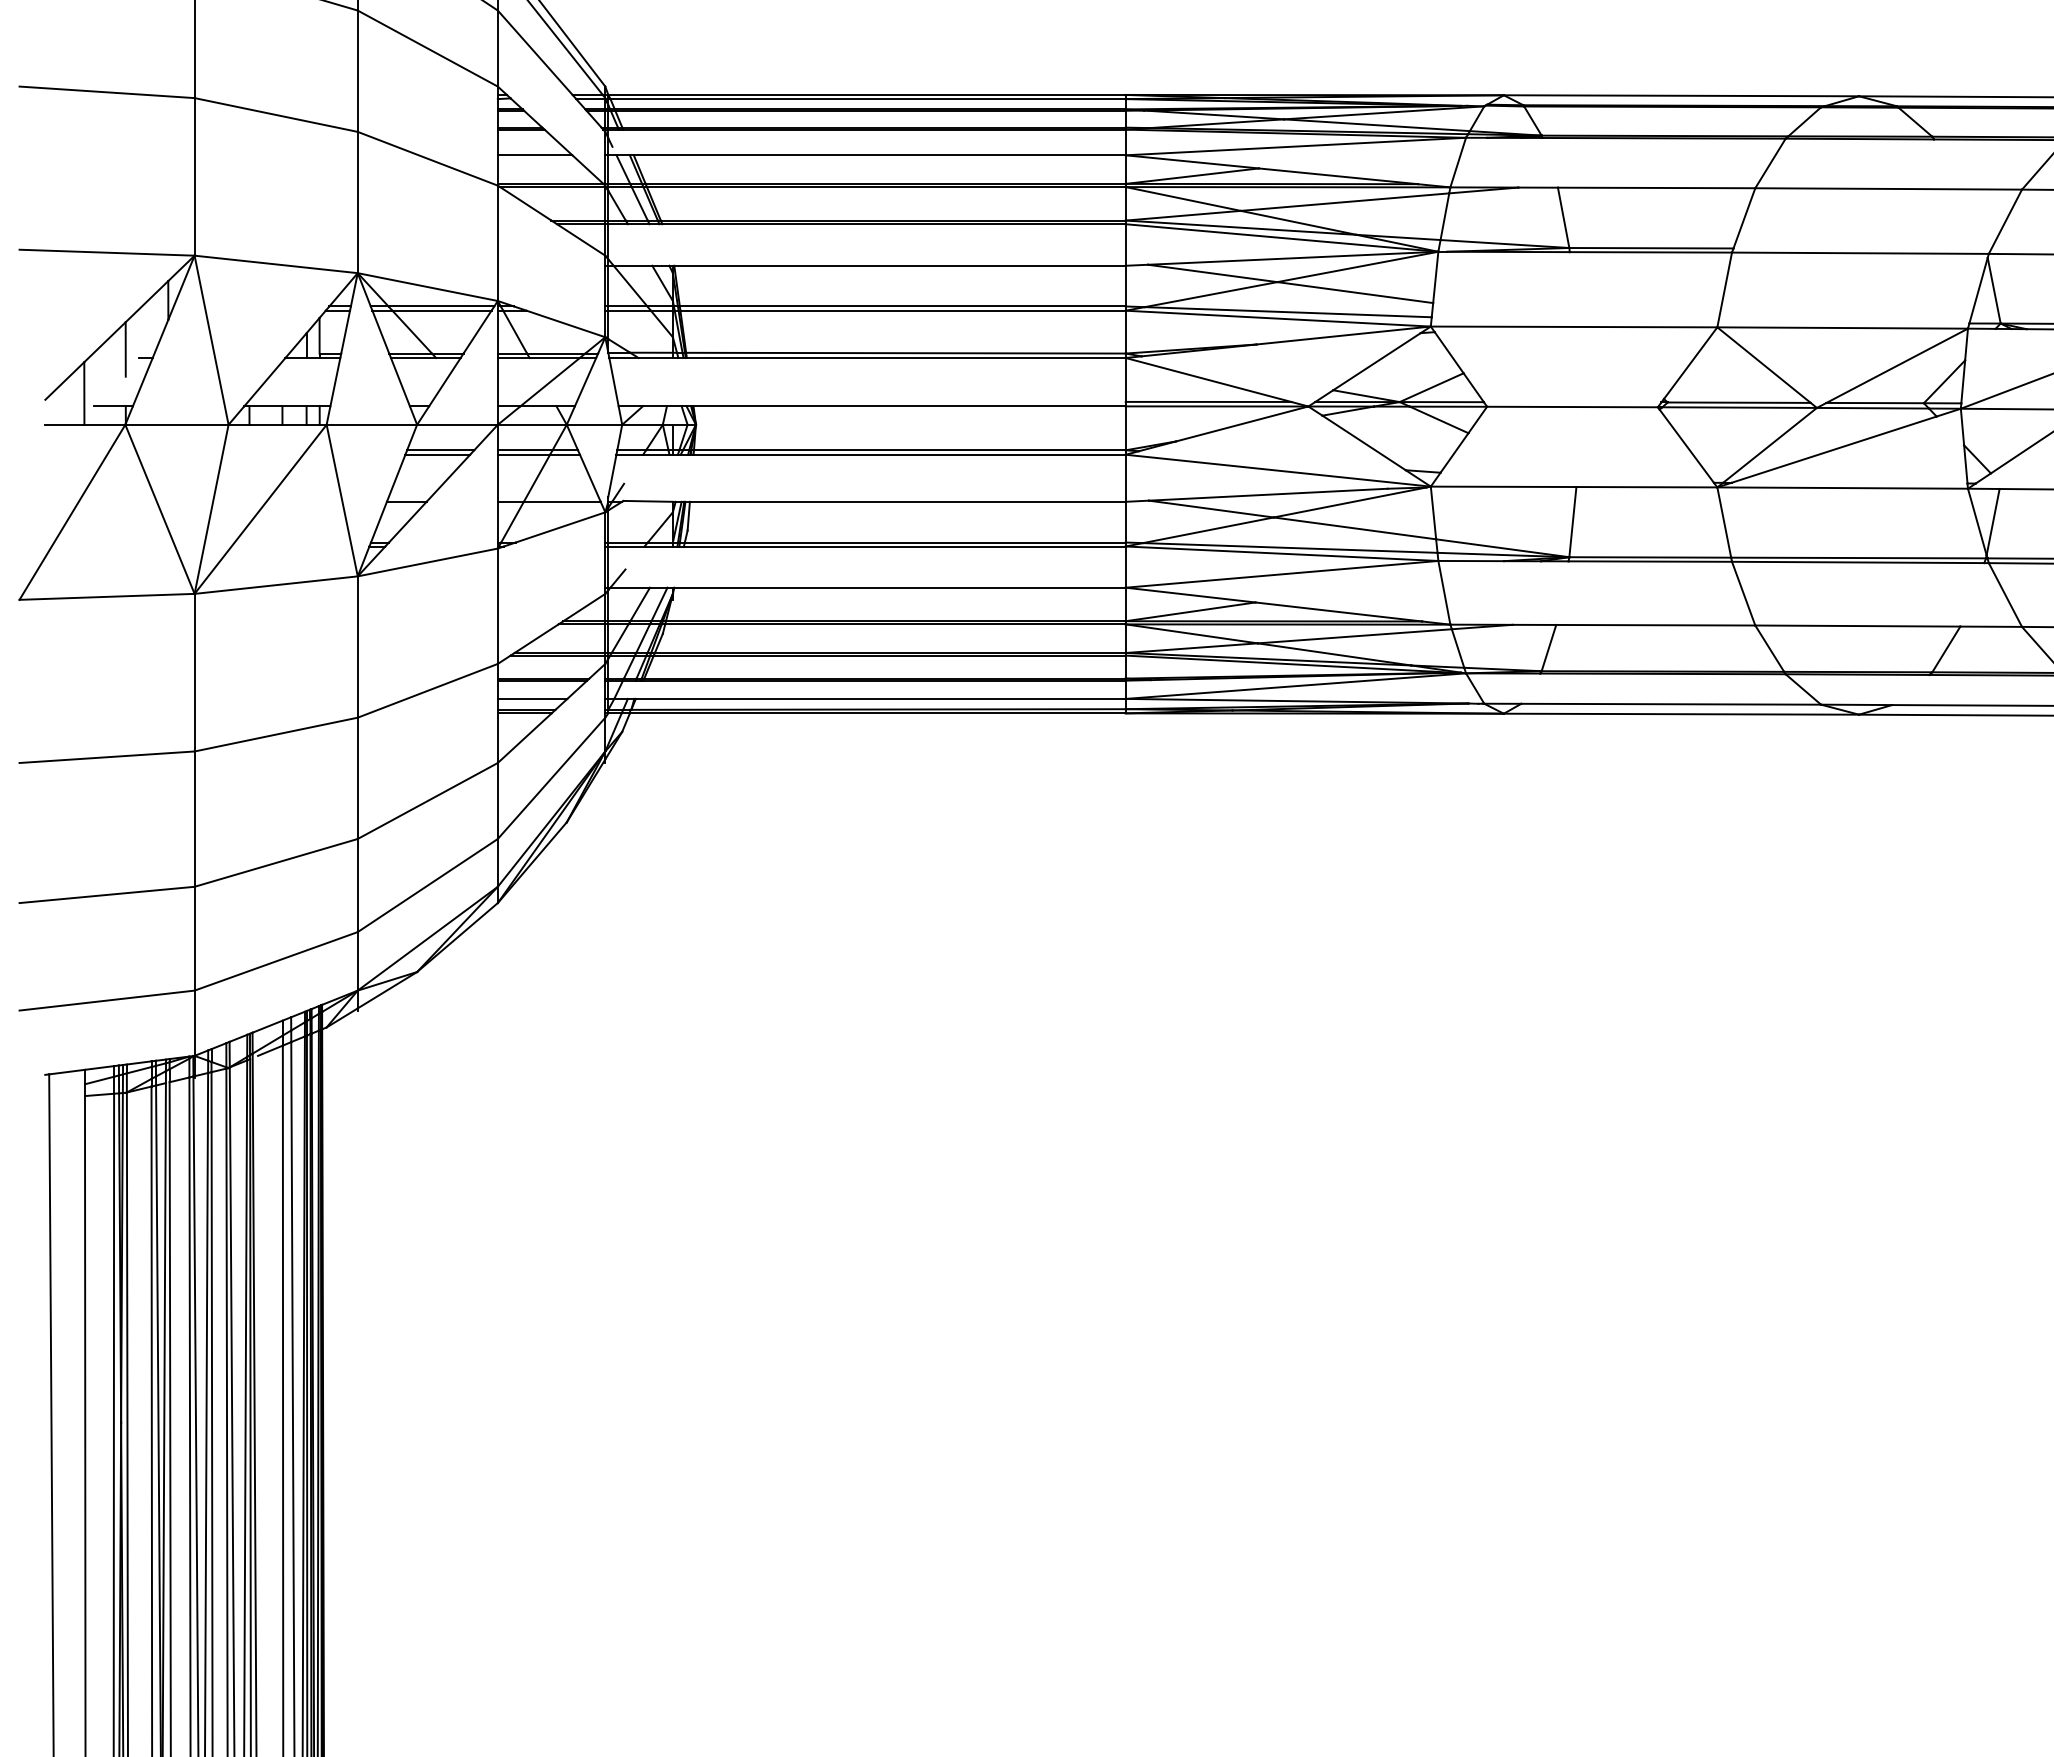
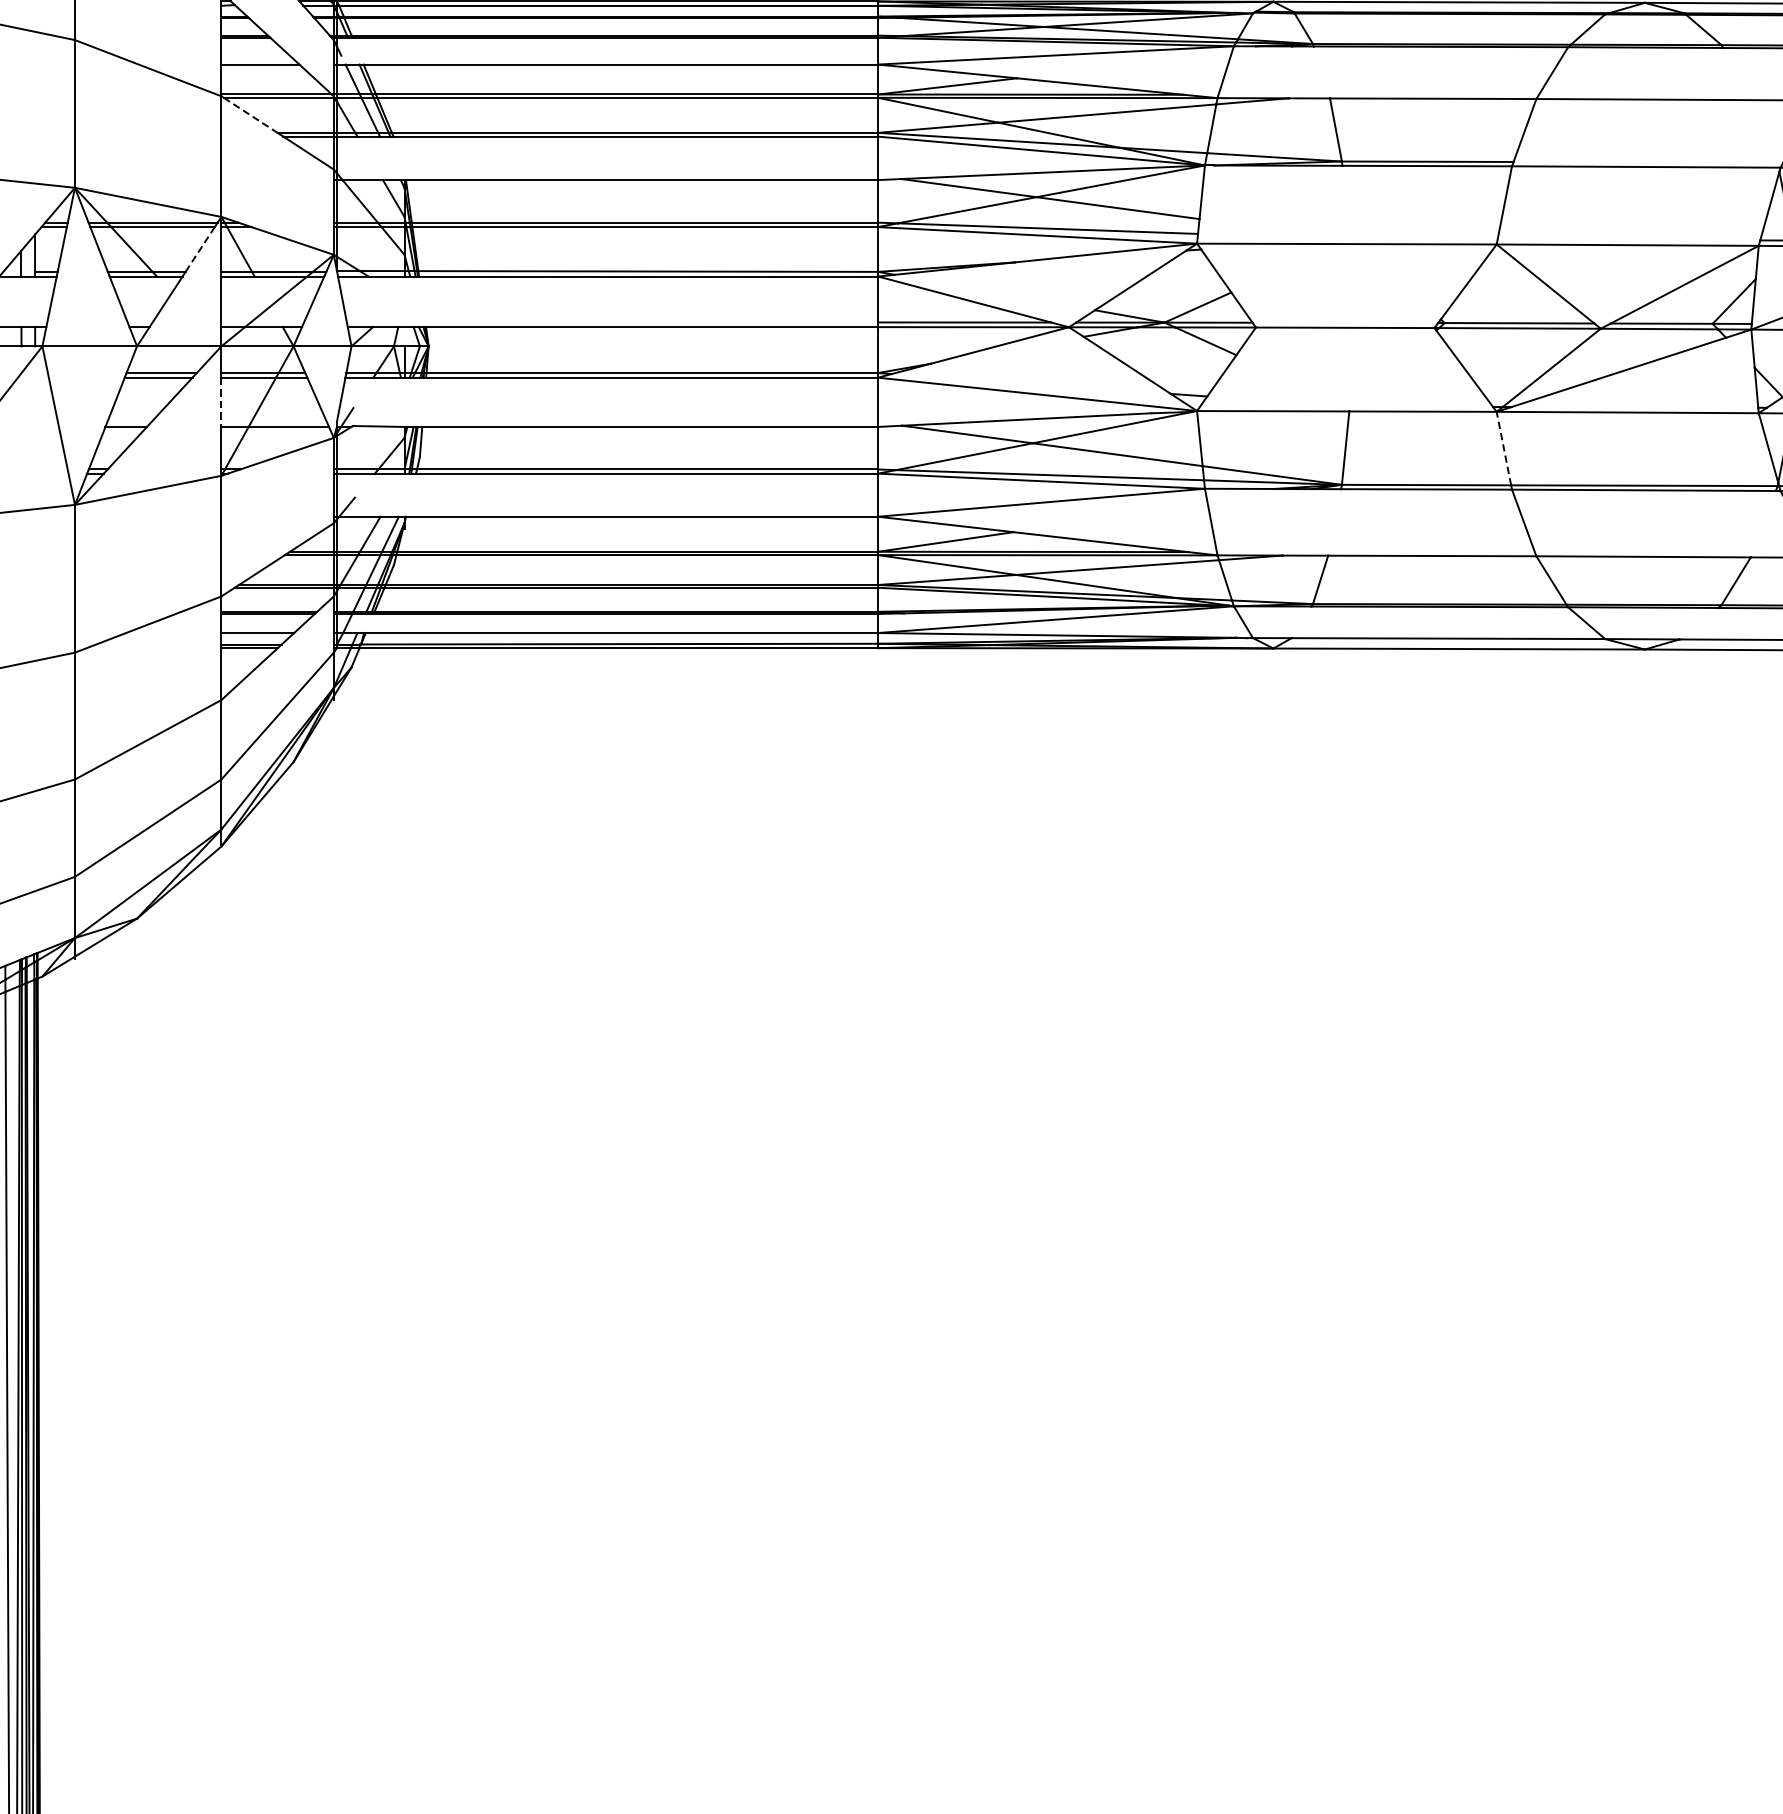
line: (525, 203) -> (250, 114), solid -> dashed
line: (477, 332) -> (200, 249), solid -> dashed
line: (497, 478) -> (221, 402), solid -> dashed
line: (1724, 522) -> (1504, 448), solid -> dashed

